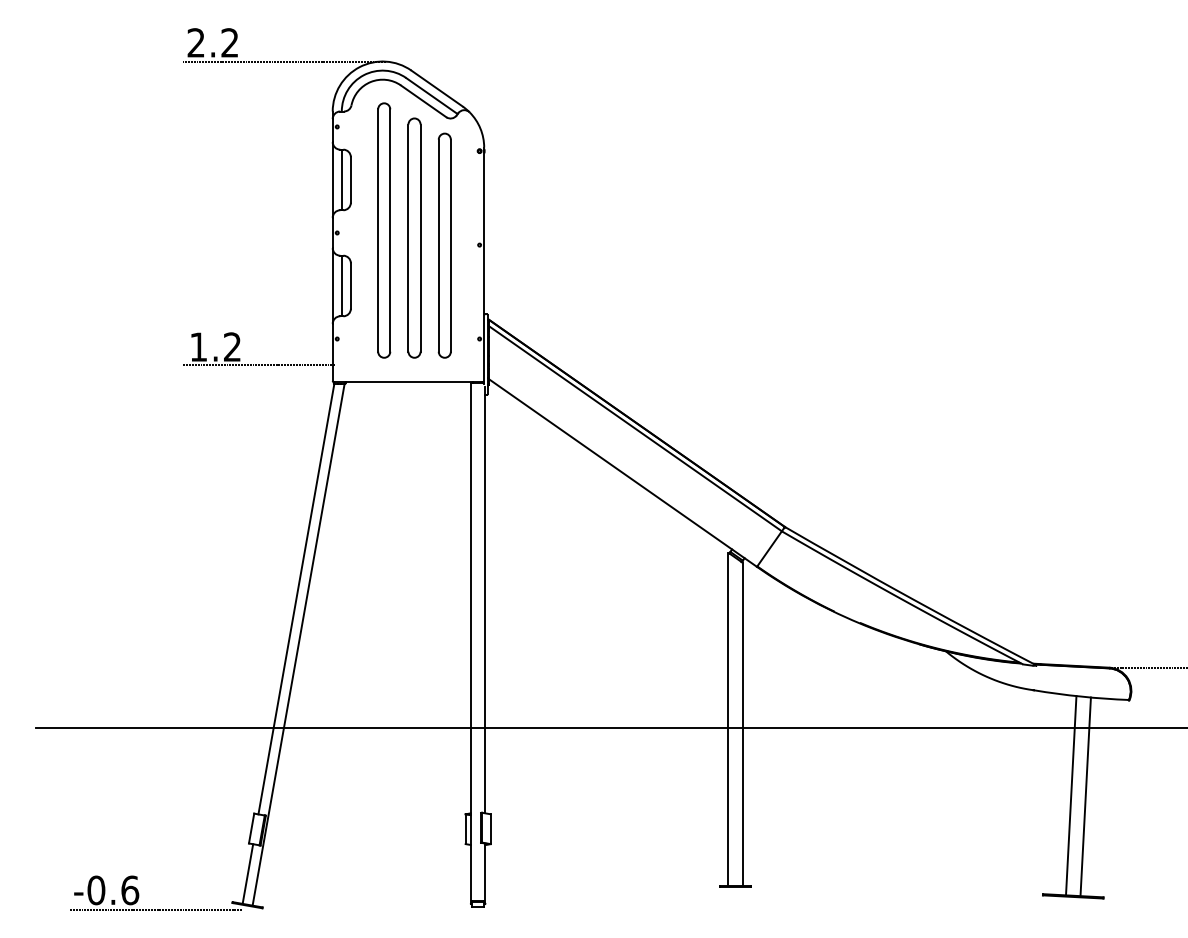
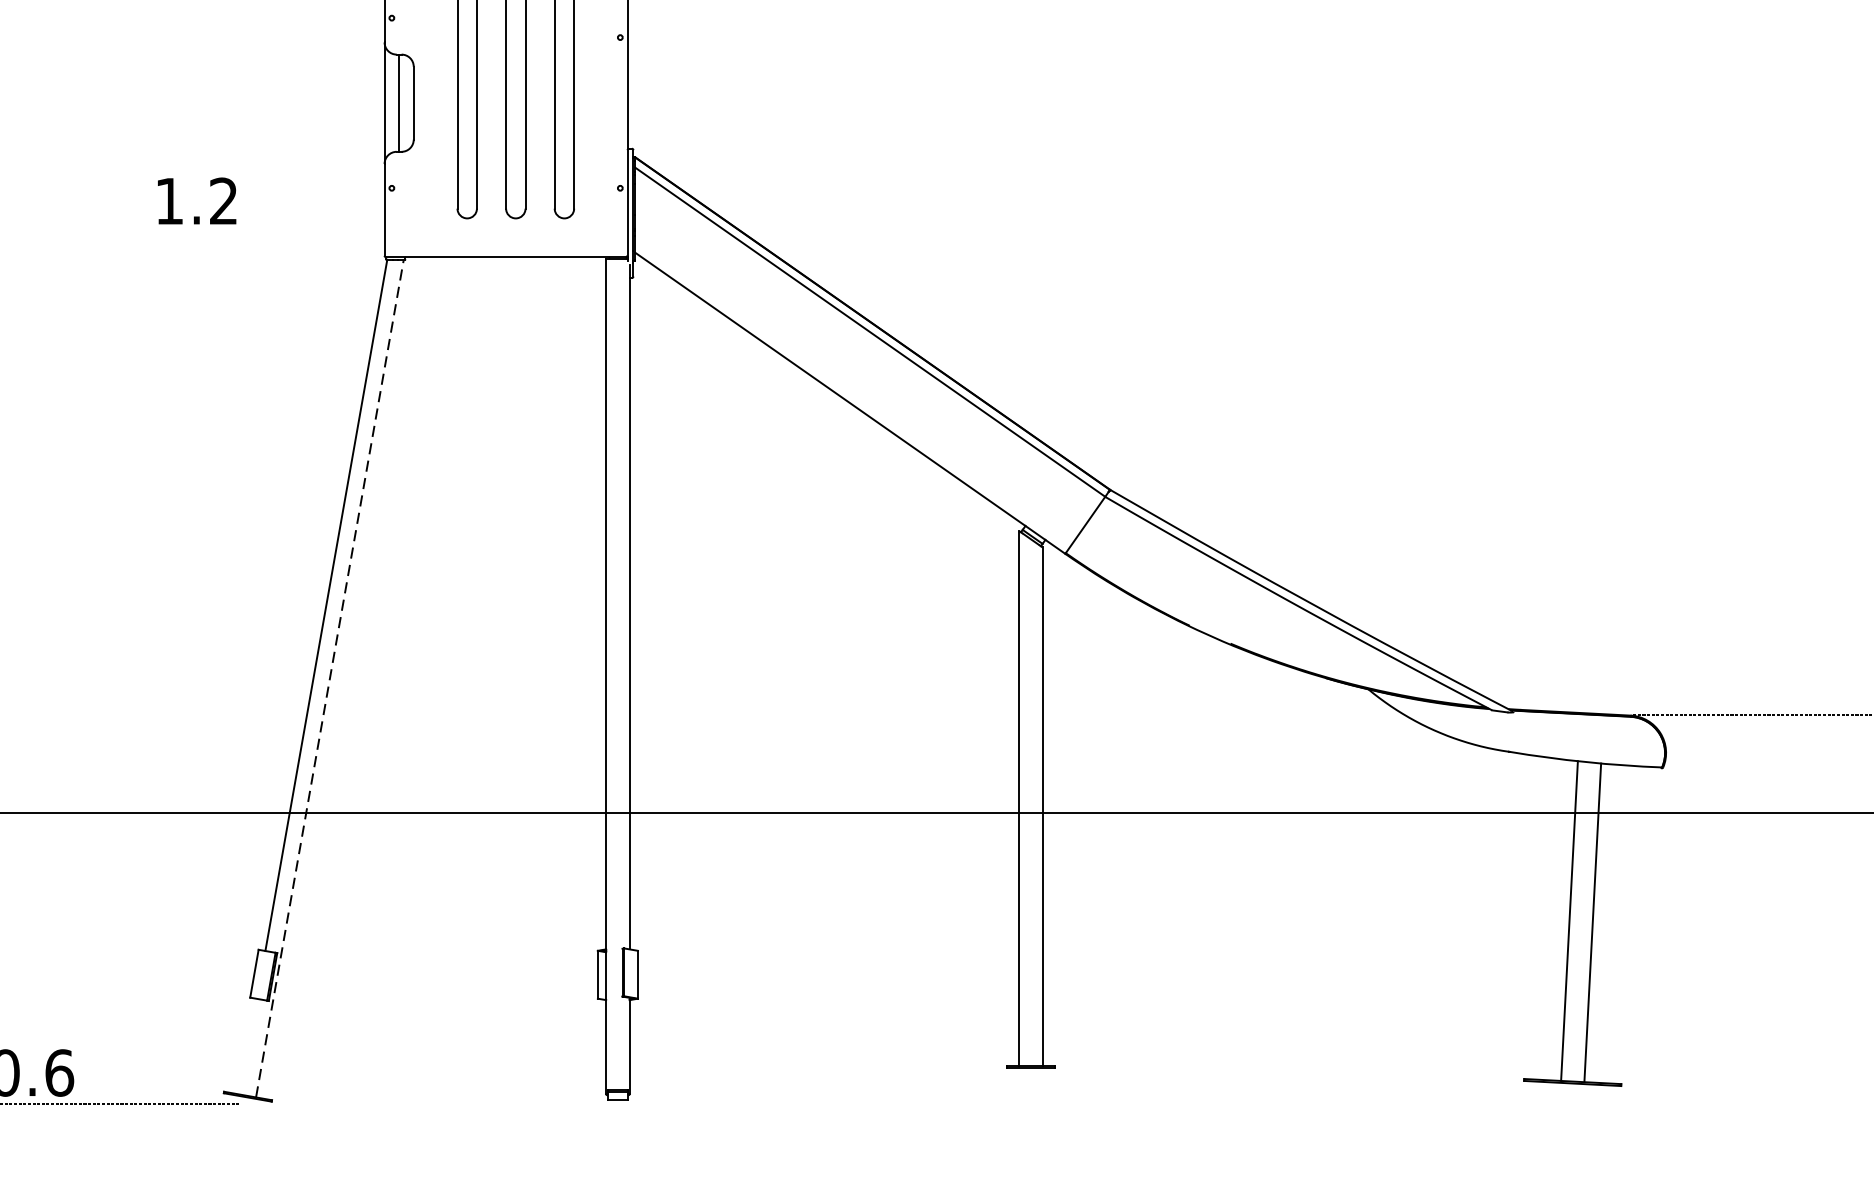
line: (258, 364) -> (265, 229), removed
line: (298, 644) -> (329, 678), solid -> dashed
line: (247, 873) -> (247, 1045), removed

